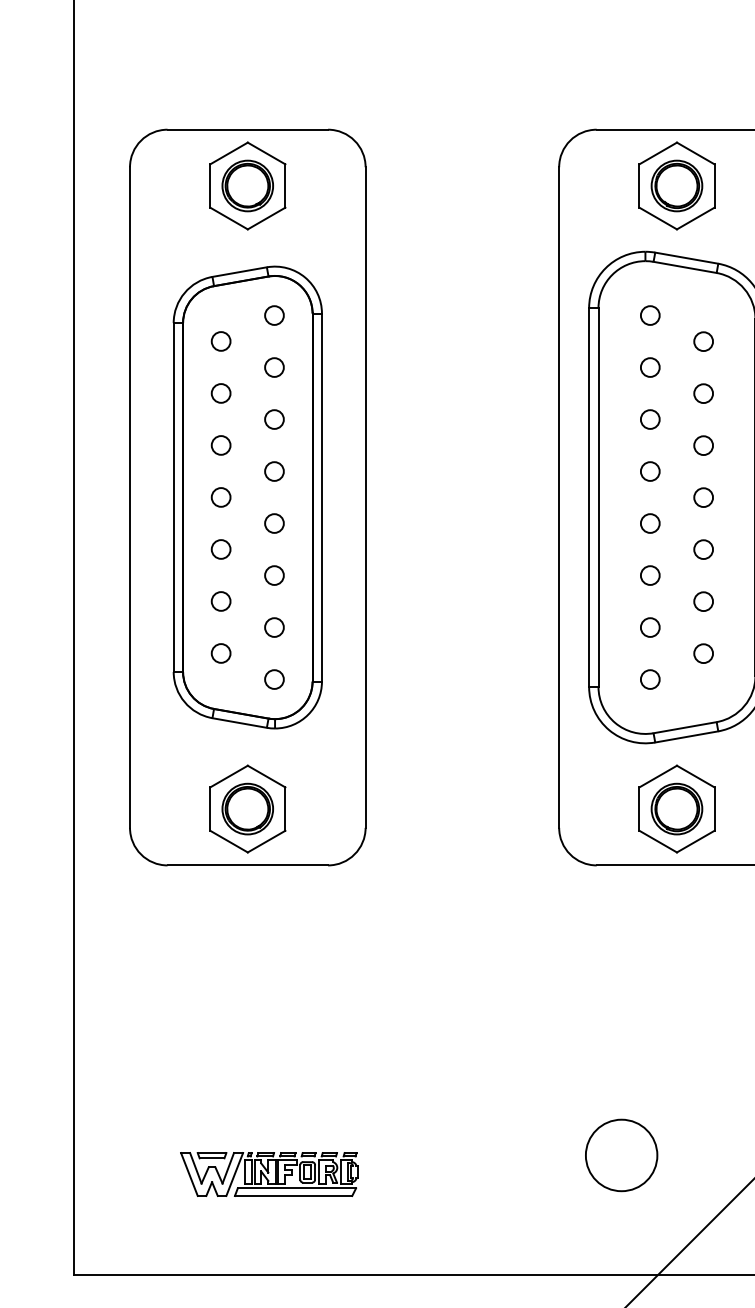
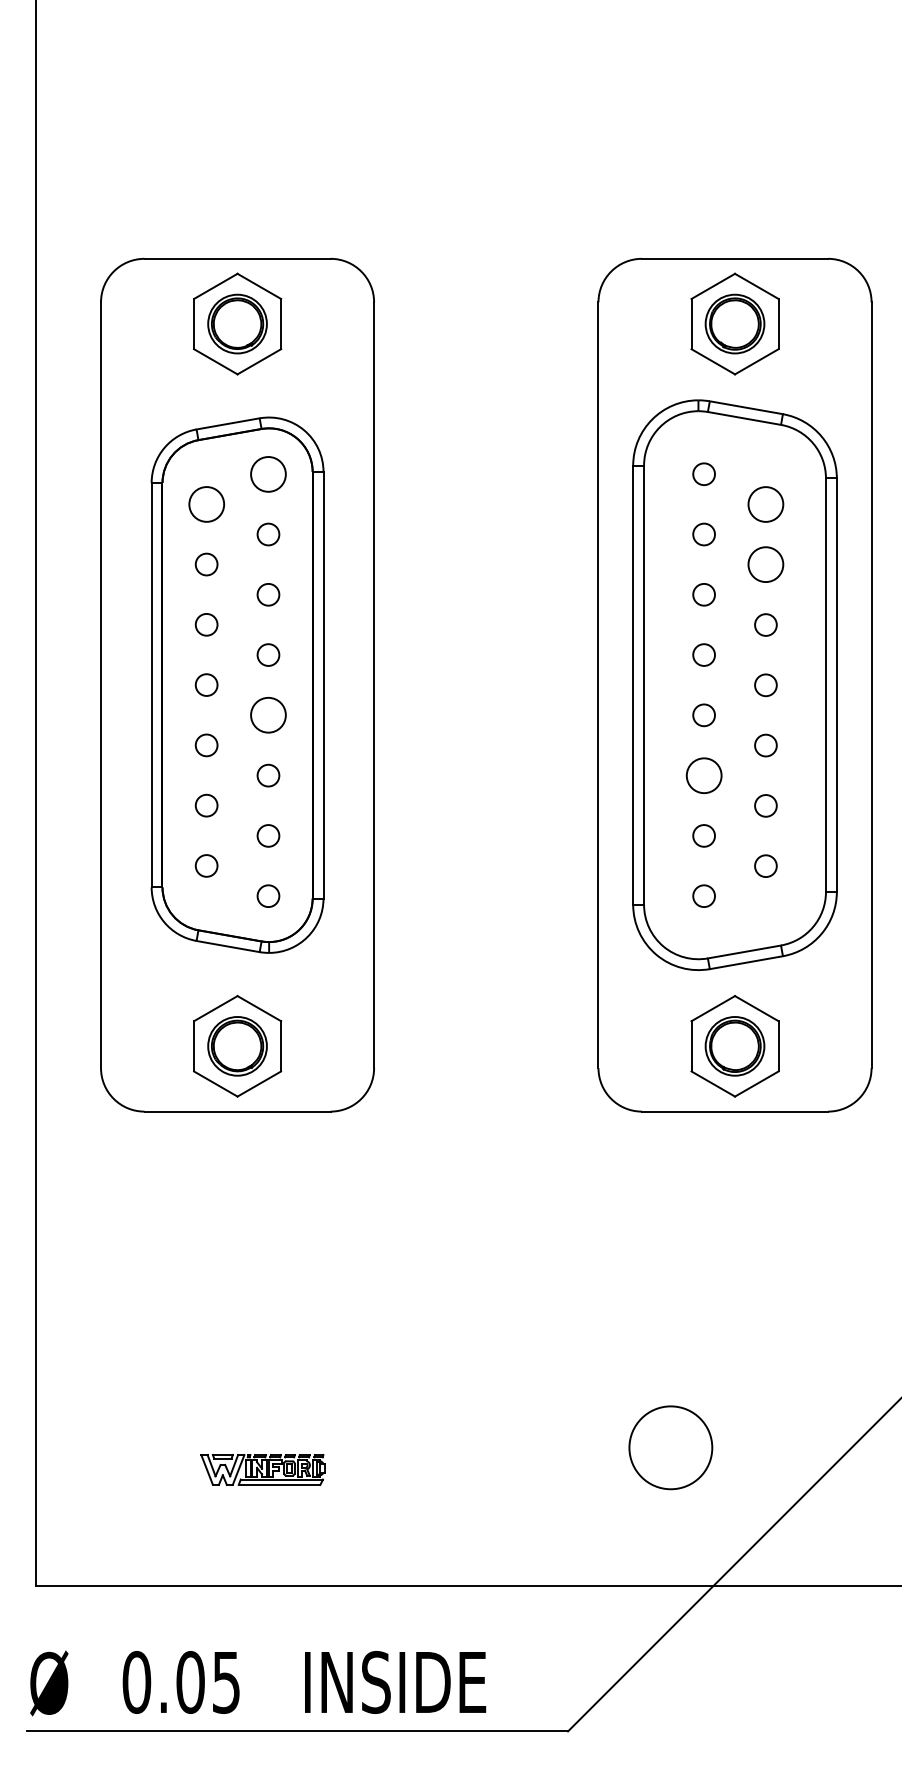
circle: (274, 314) -> (268, 473), size x1.6
circle: (221, 340) -> (206, 503), size x1.6
circle: (703, 341) -> (765, 504), size x1.6
circle: (703, 393) -> (765, 564), size x1.6
circle: (274, 523) -> (268, 715), size x1.6
circle: (649, 575) -> (703, 775), size x1.6
part: (269, 1174) -> (262, 1469), size x0.6

